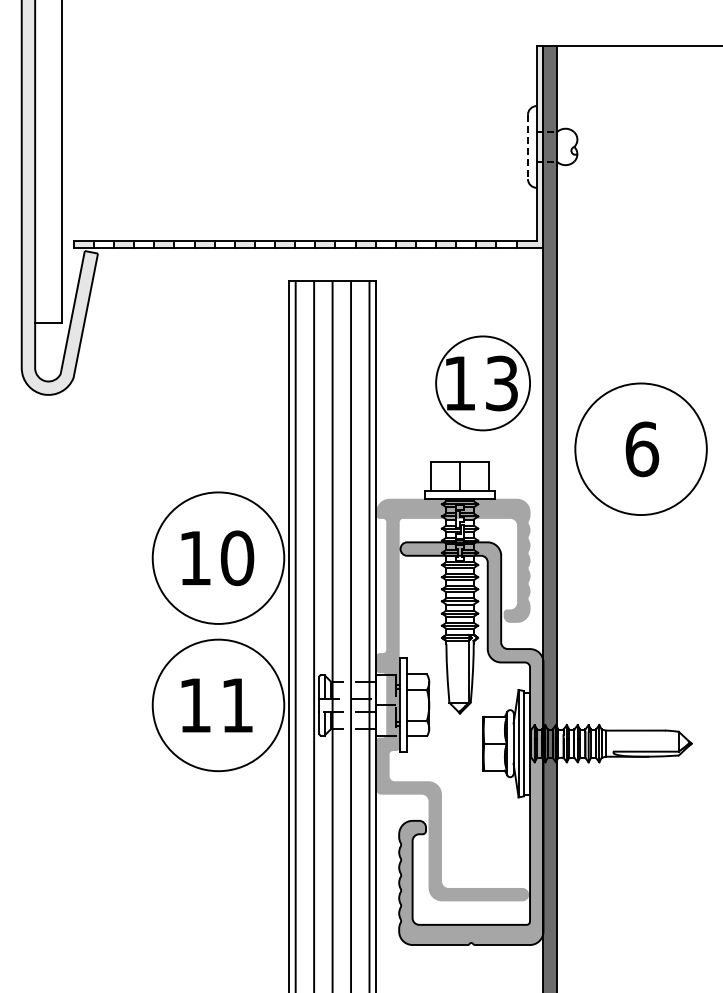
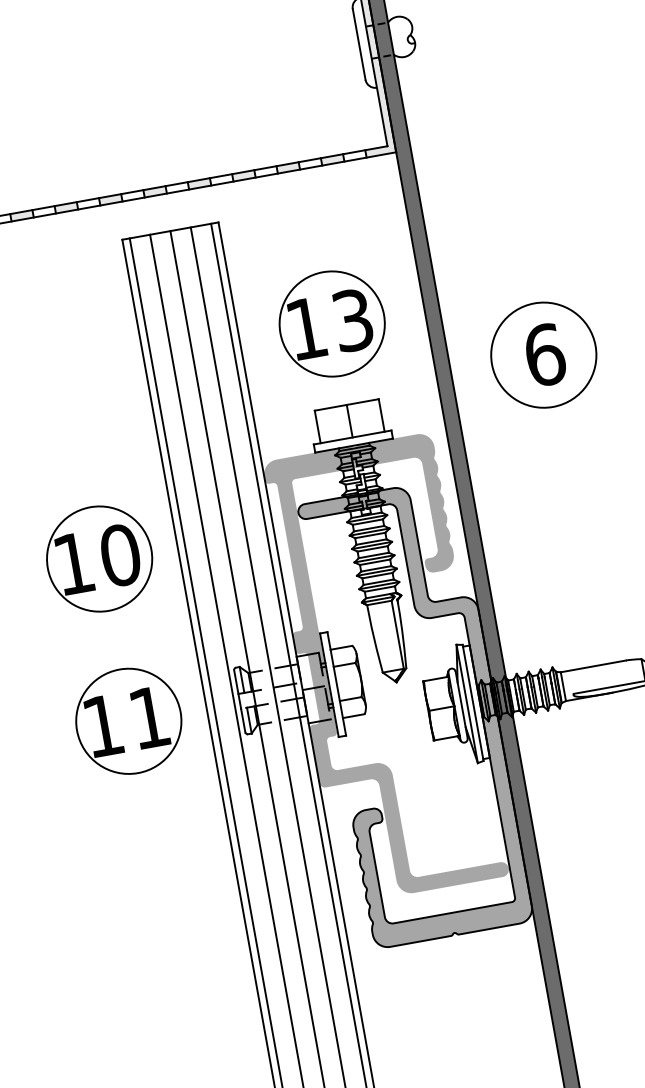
line: (527, 147) -> (358, 45), dashed -> solid
part: (482, 383) -> (331, 324), moved
circle: (641, 449) -> (544, 355), size x0.71
circle: (218, 558) -> (99, 559), size x0.71
circle: (218, 705) -> (128, 721), size x0.71

